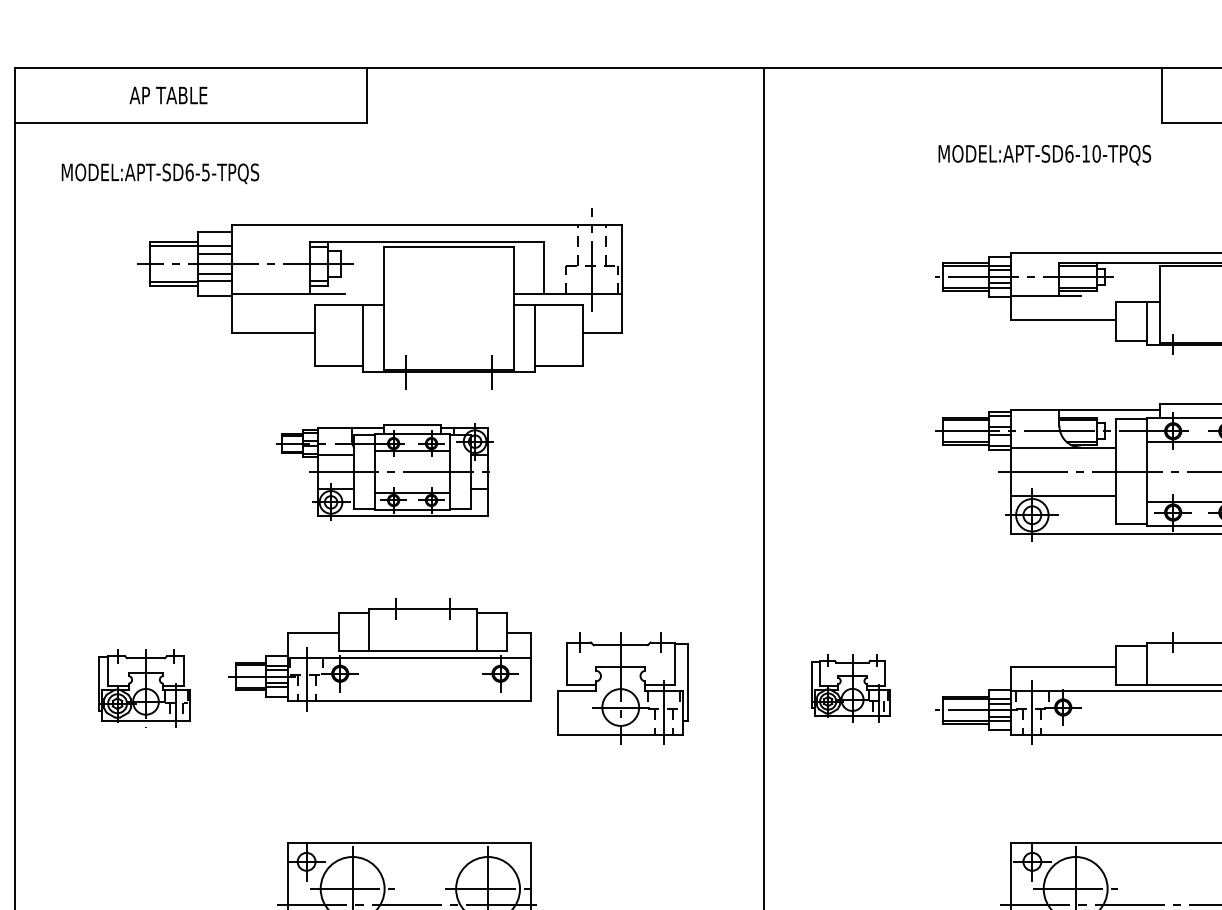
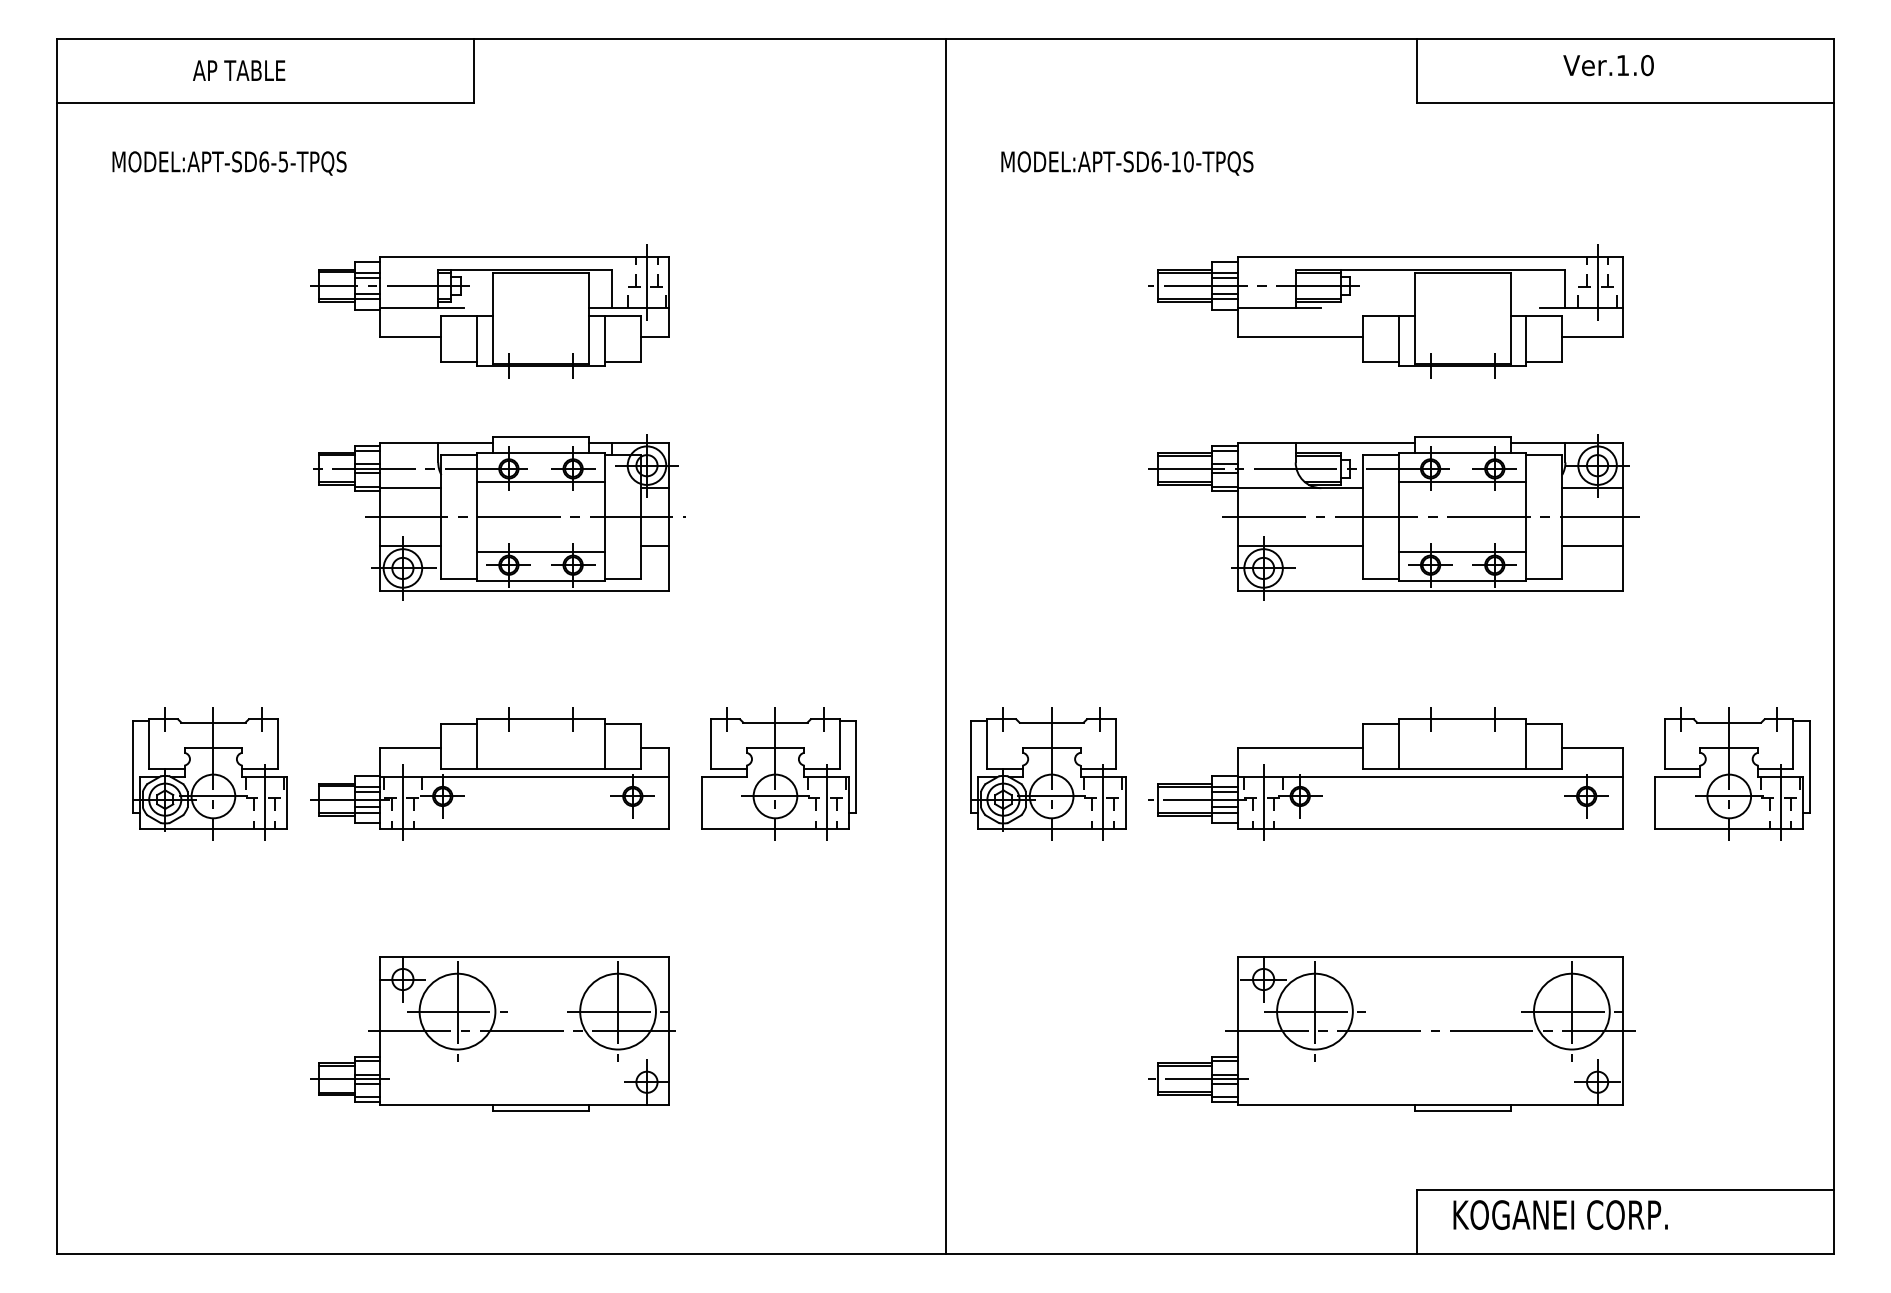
text: (1044, 155) -> (1127, 163), moved
part: (379, 298) -> (489, 311), size x0.62
part: (388, 472) -> (499, 517), size x1.43
part: (379, 654) -> (489, 773), moved
part: (143, 688) -> (209, 773), size x1.43
part: (850, 688) -> (1048, 773), size x1.67

